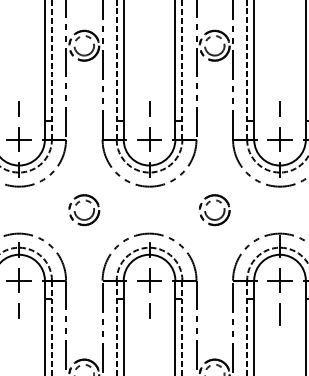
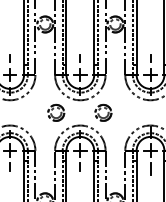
part: (84, 209) -> (56, 112), moved
part: (214, 209) -> (103, 112), moved

